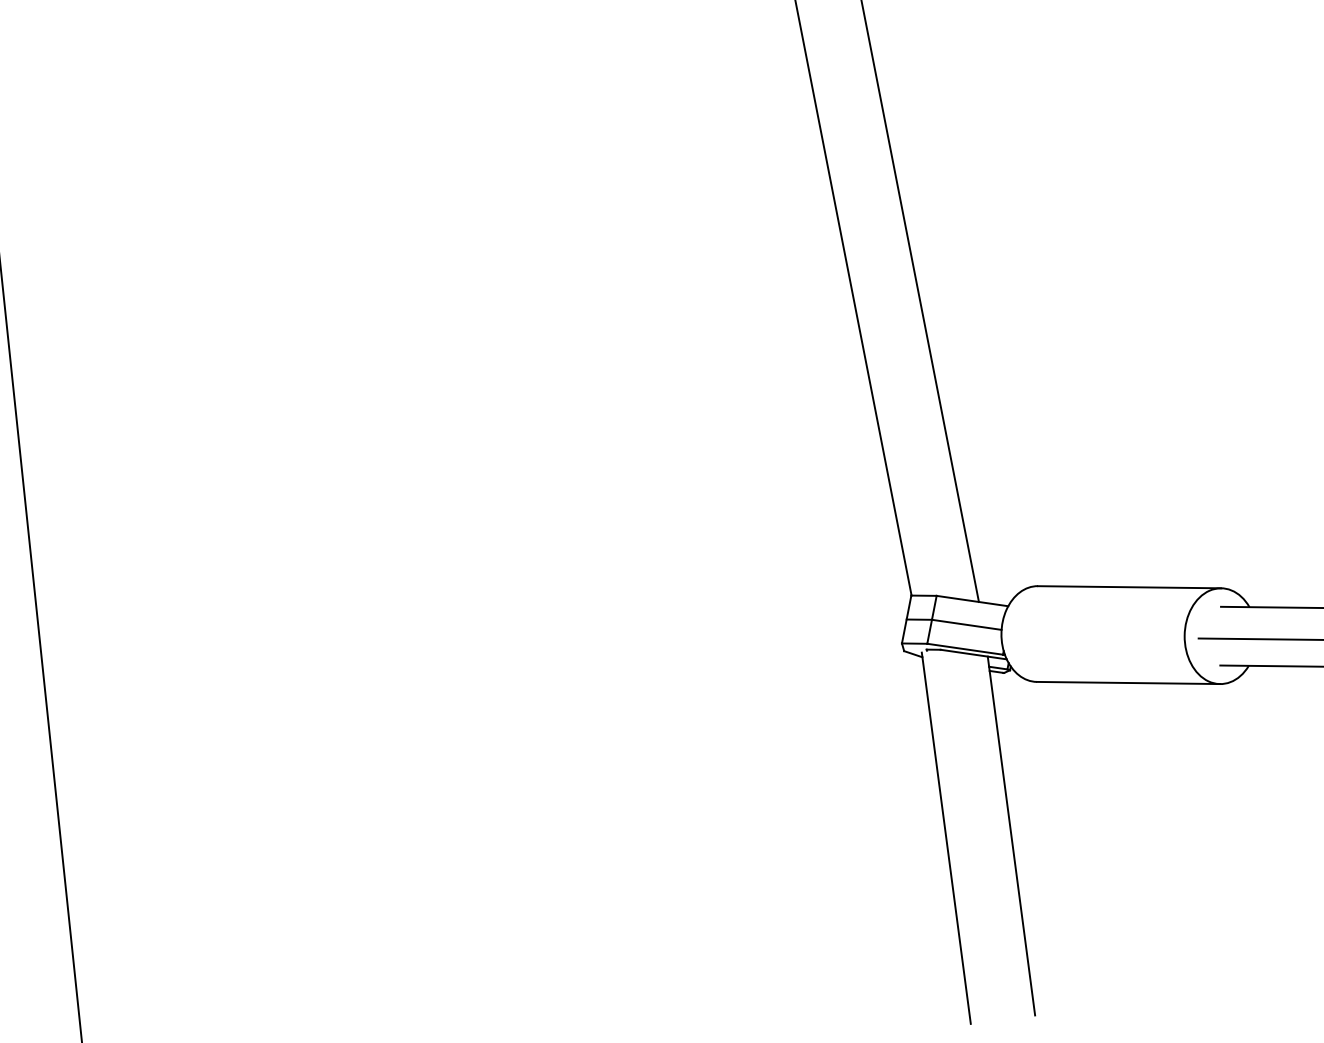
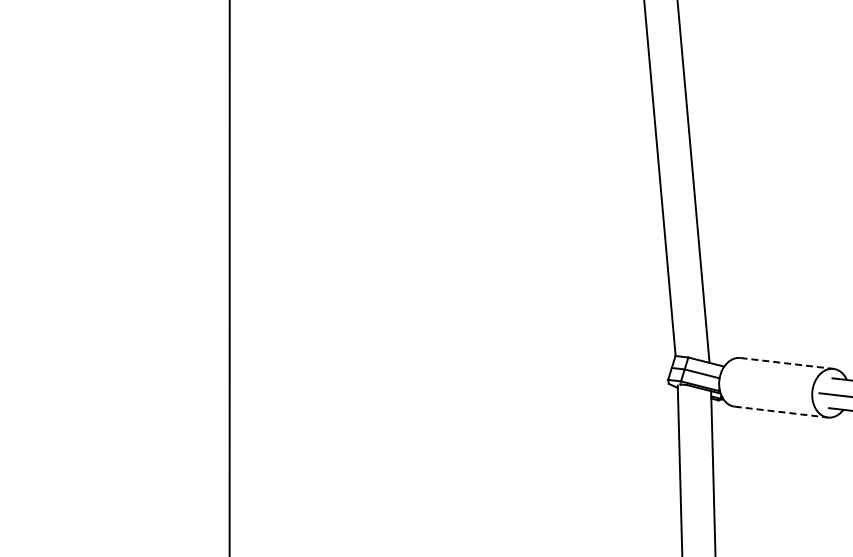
line: (1130, 587) -> (787, 363), solid -> dashed
line: (1128, 683) -> (781, 412), solid -> dashed

